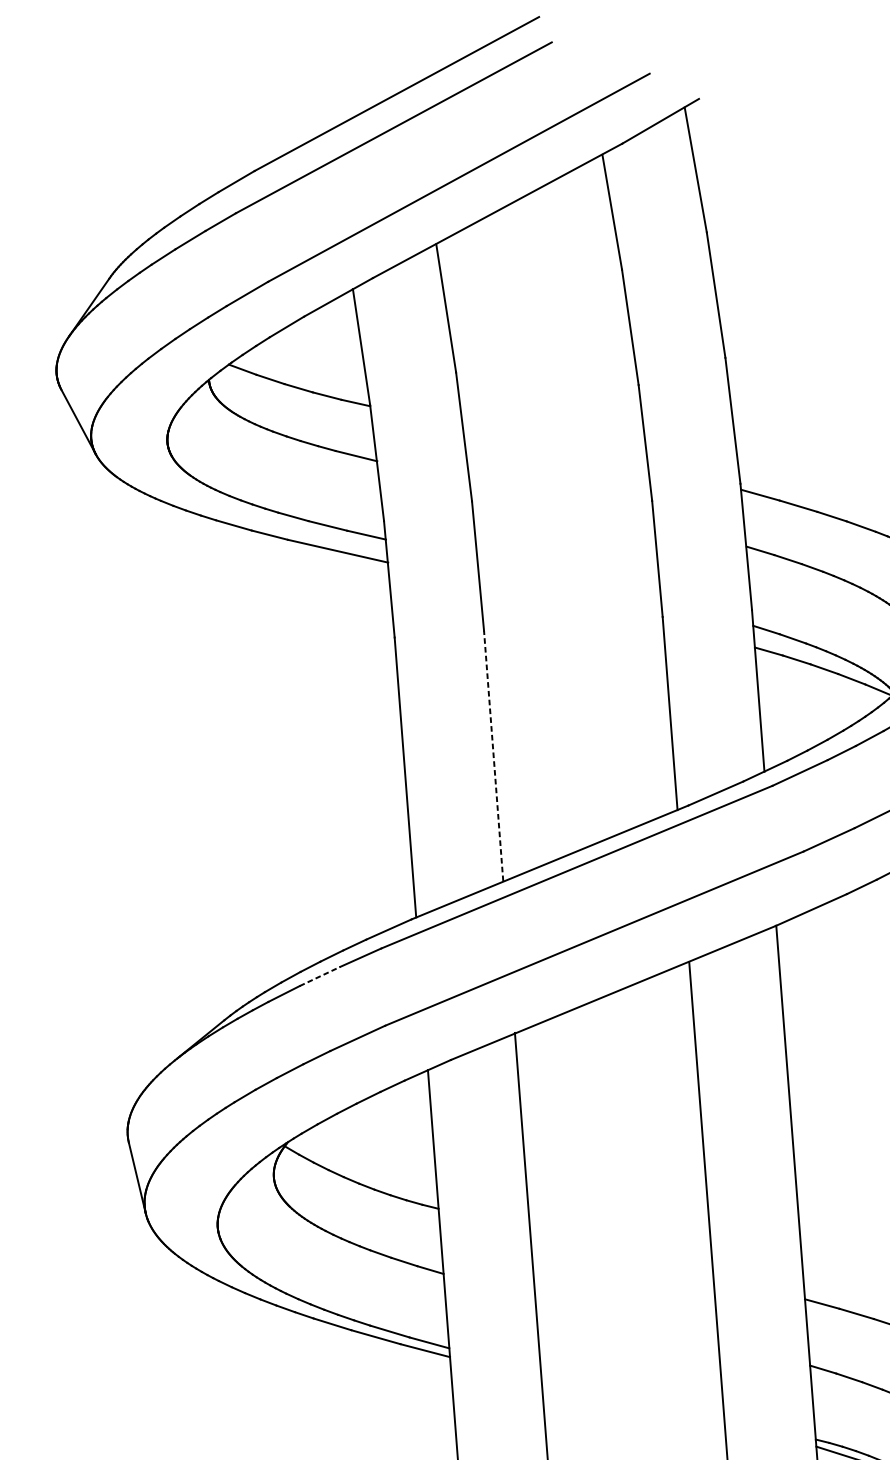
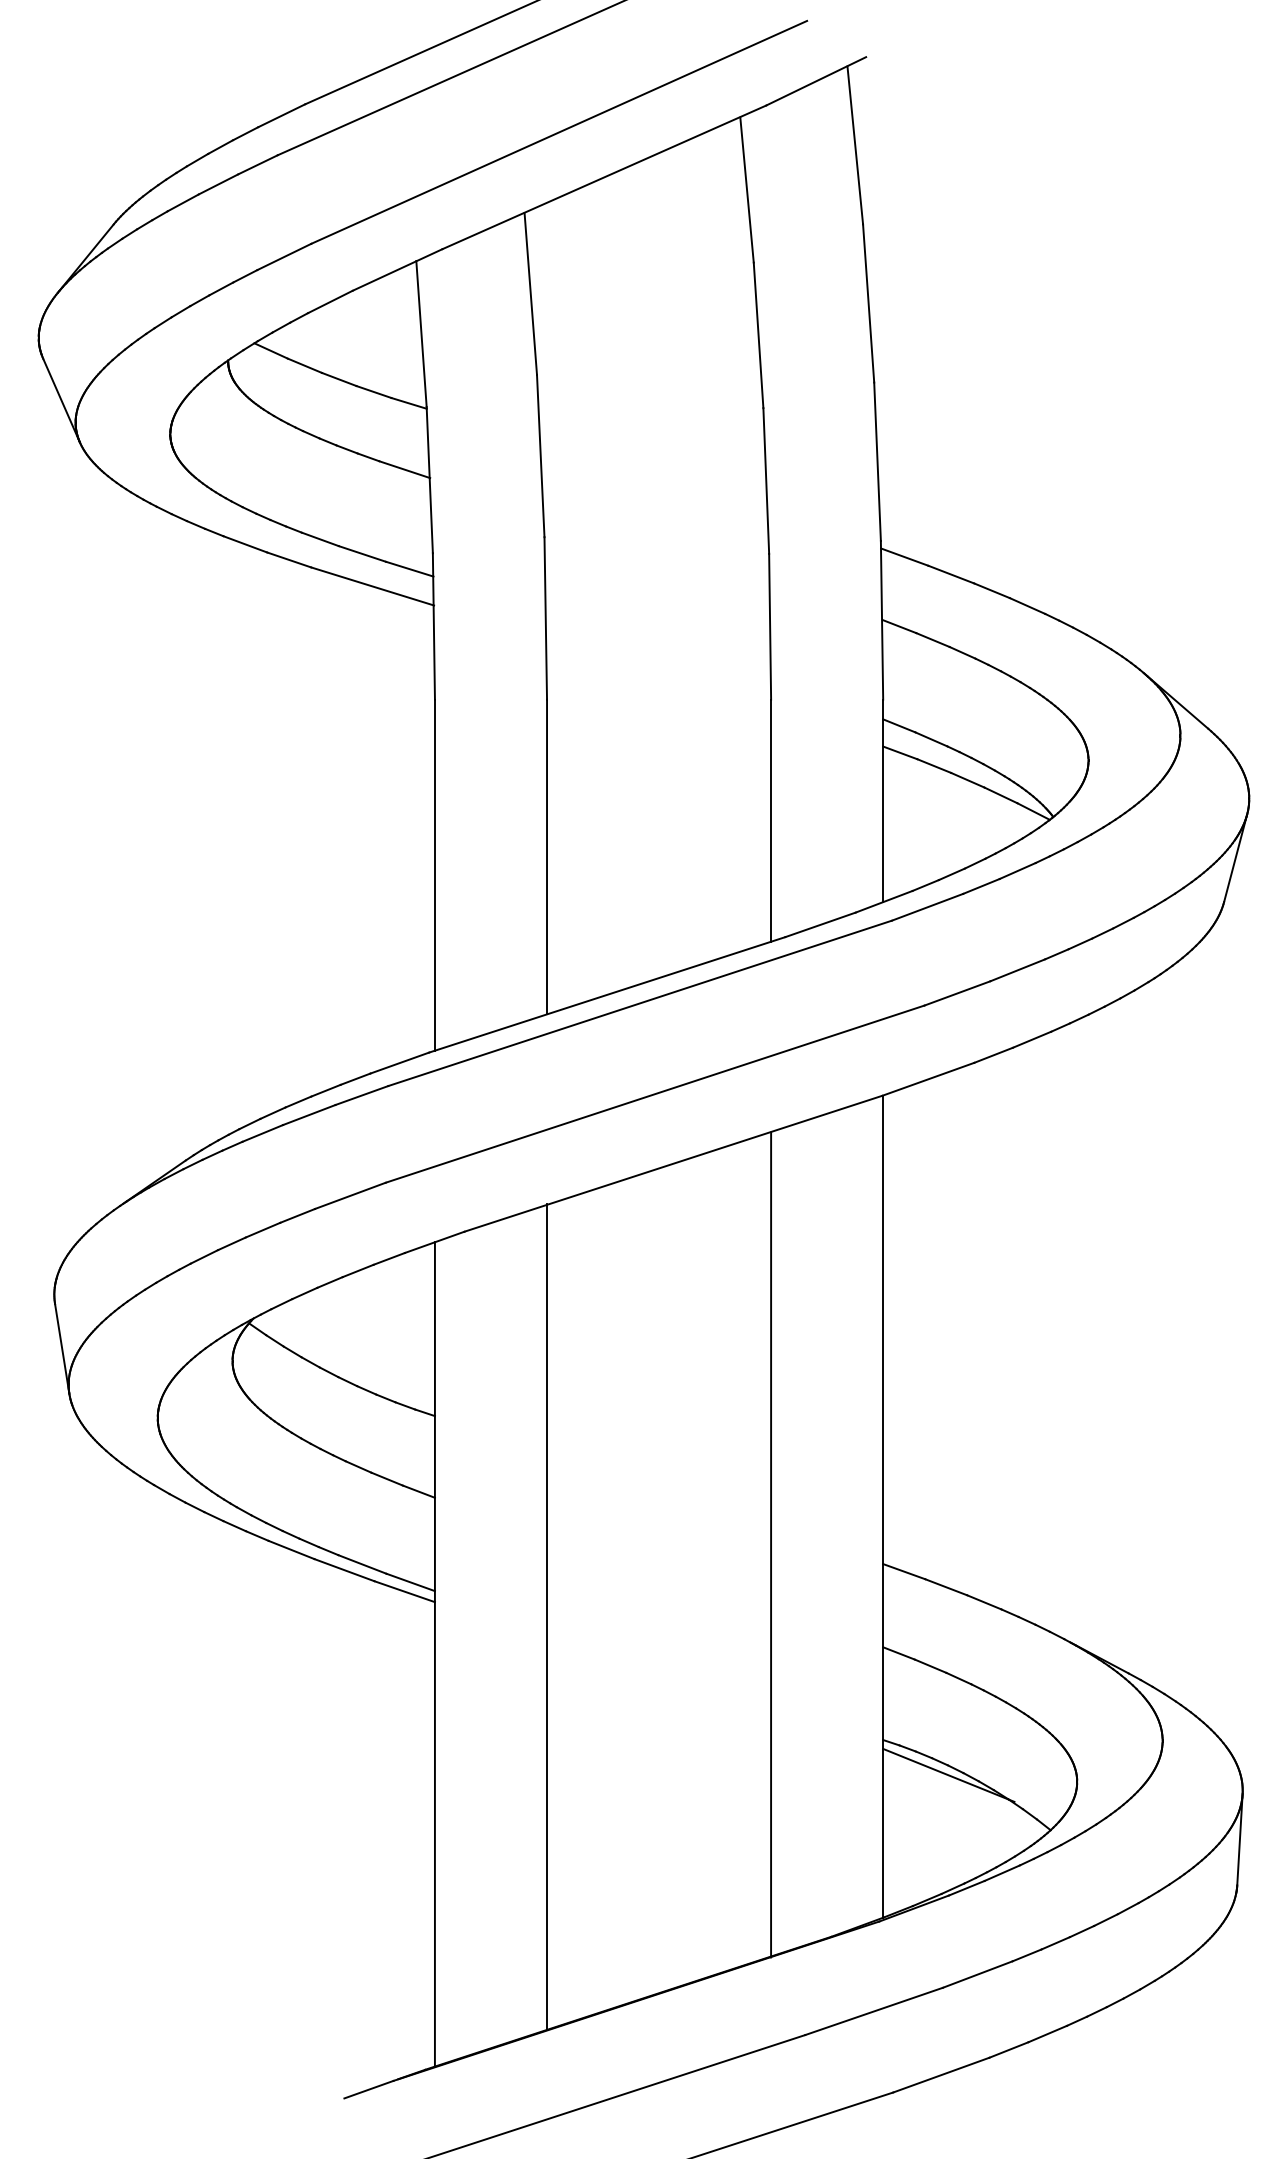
line: (494, 755) -> (547, 856), dashed -> solid
line: (320, 976) -> (309, 1114), dashed -> solid

